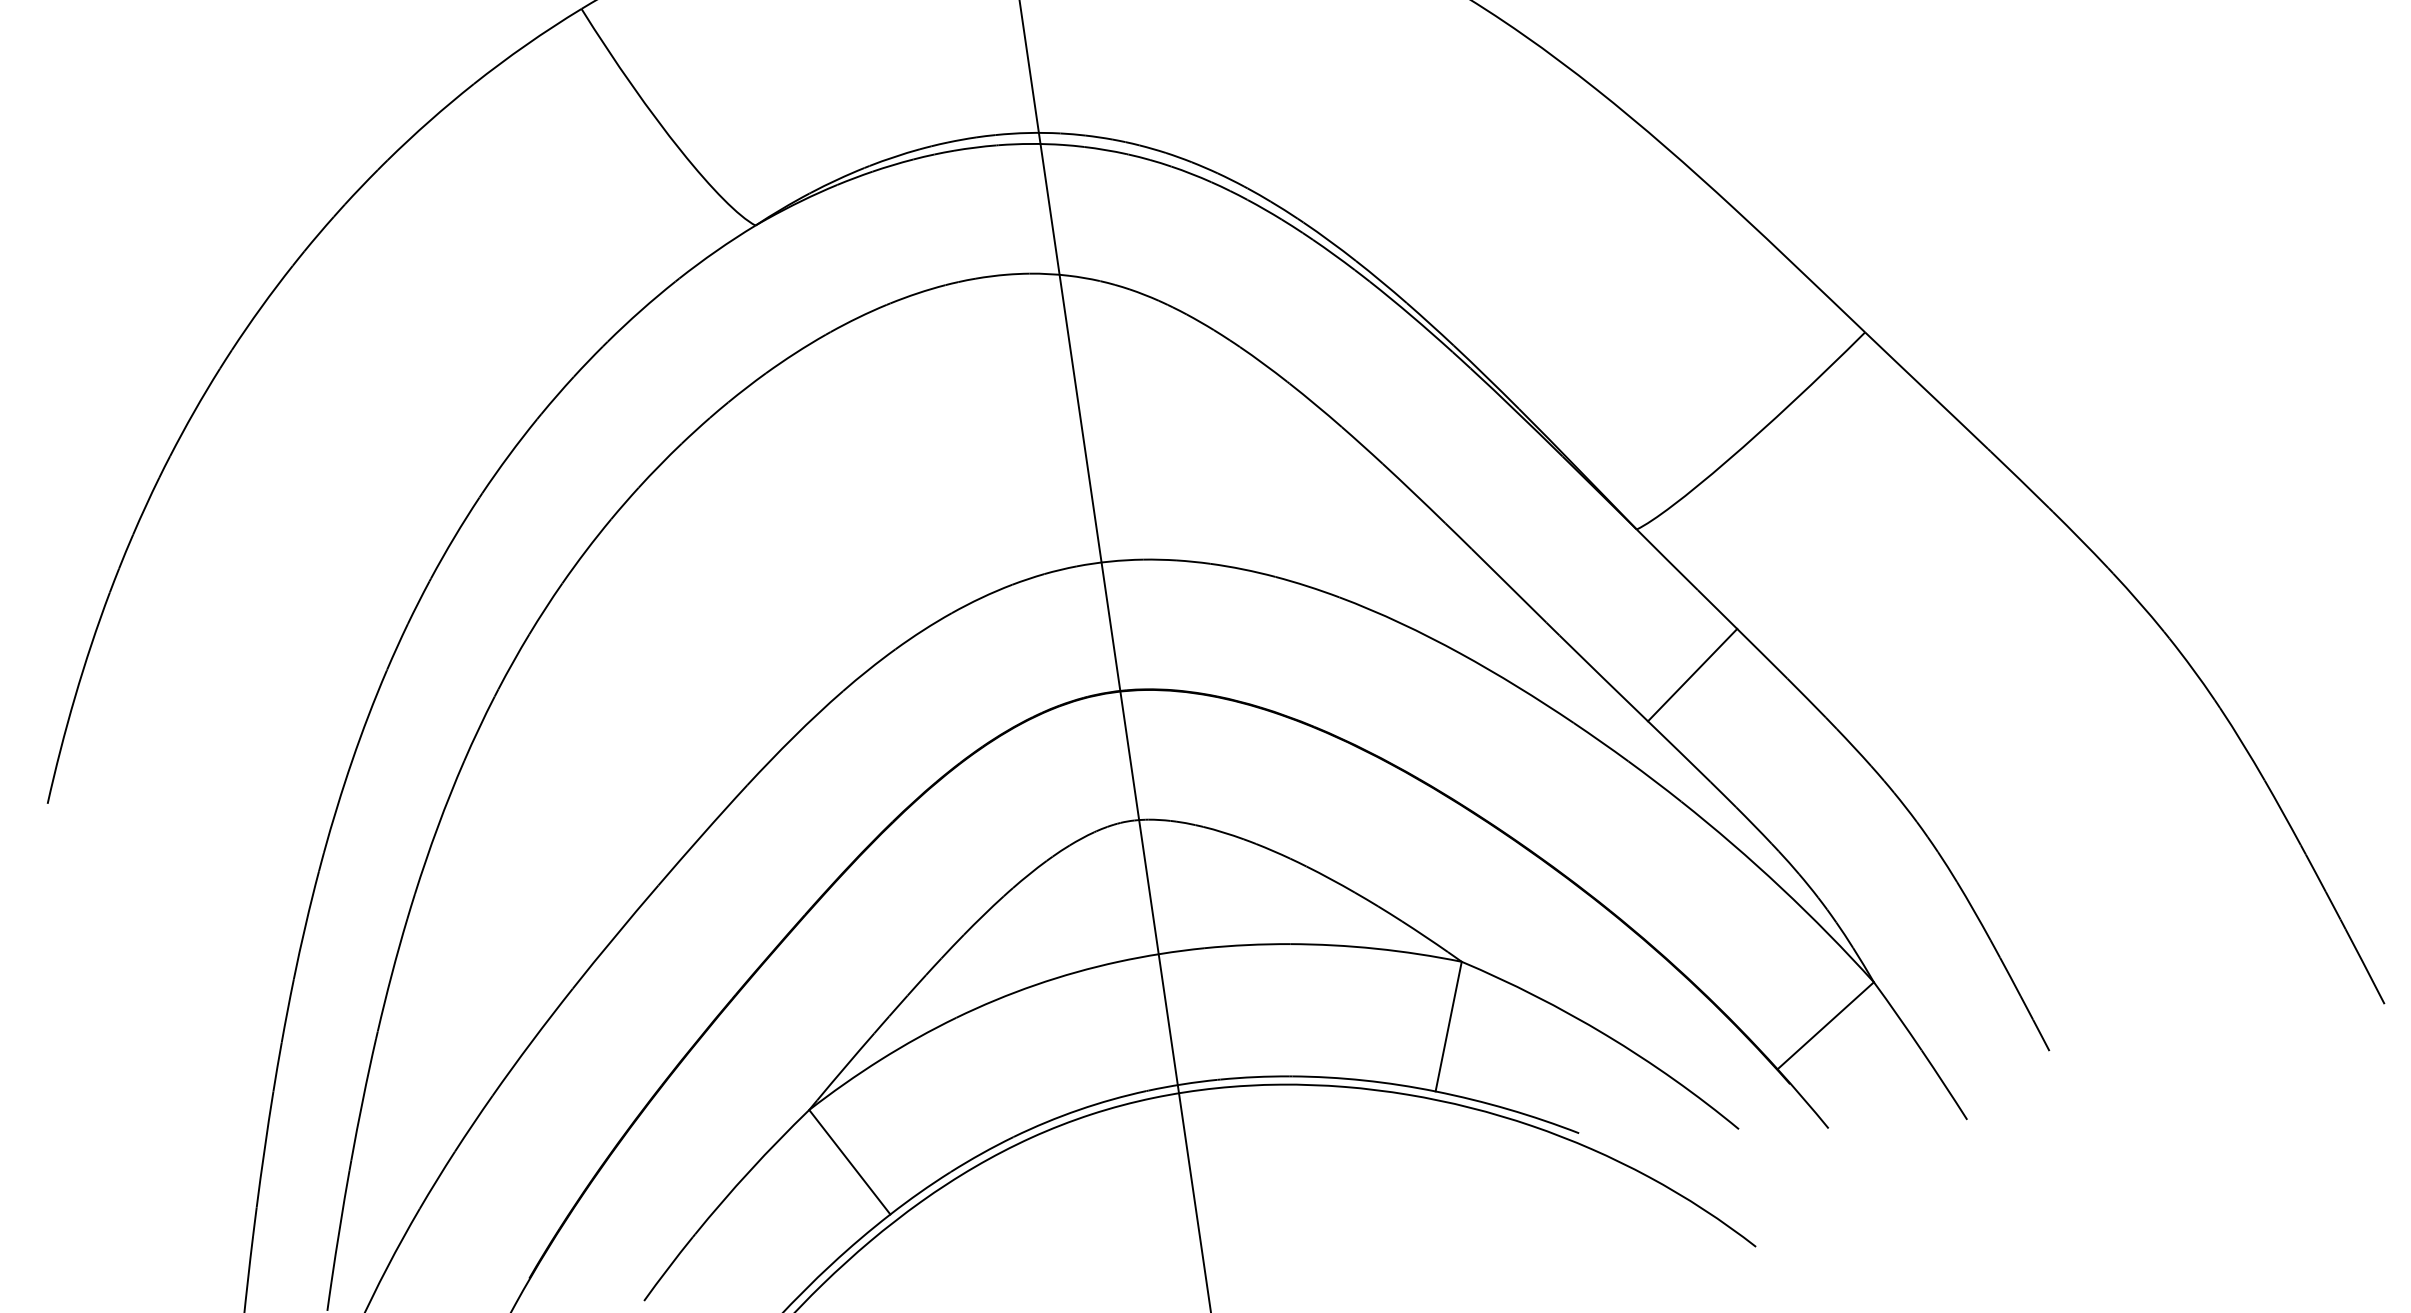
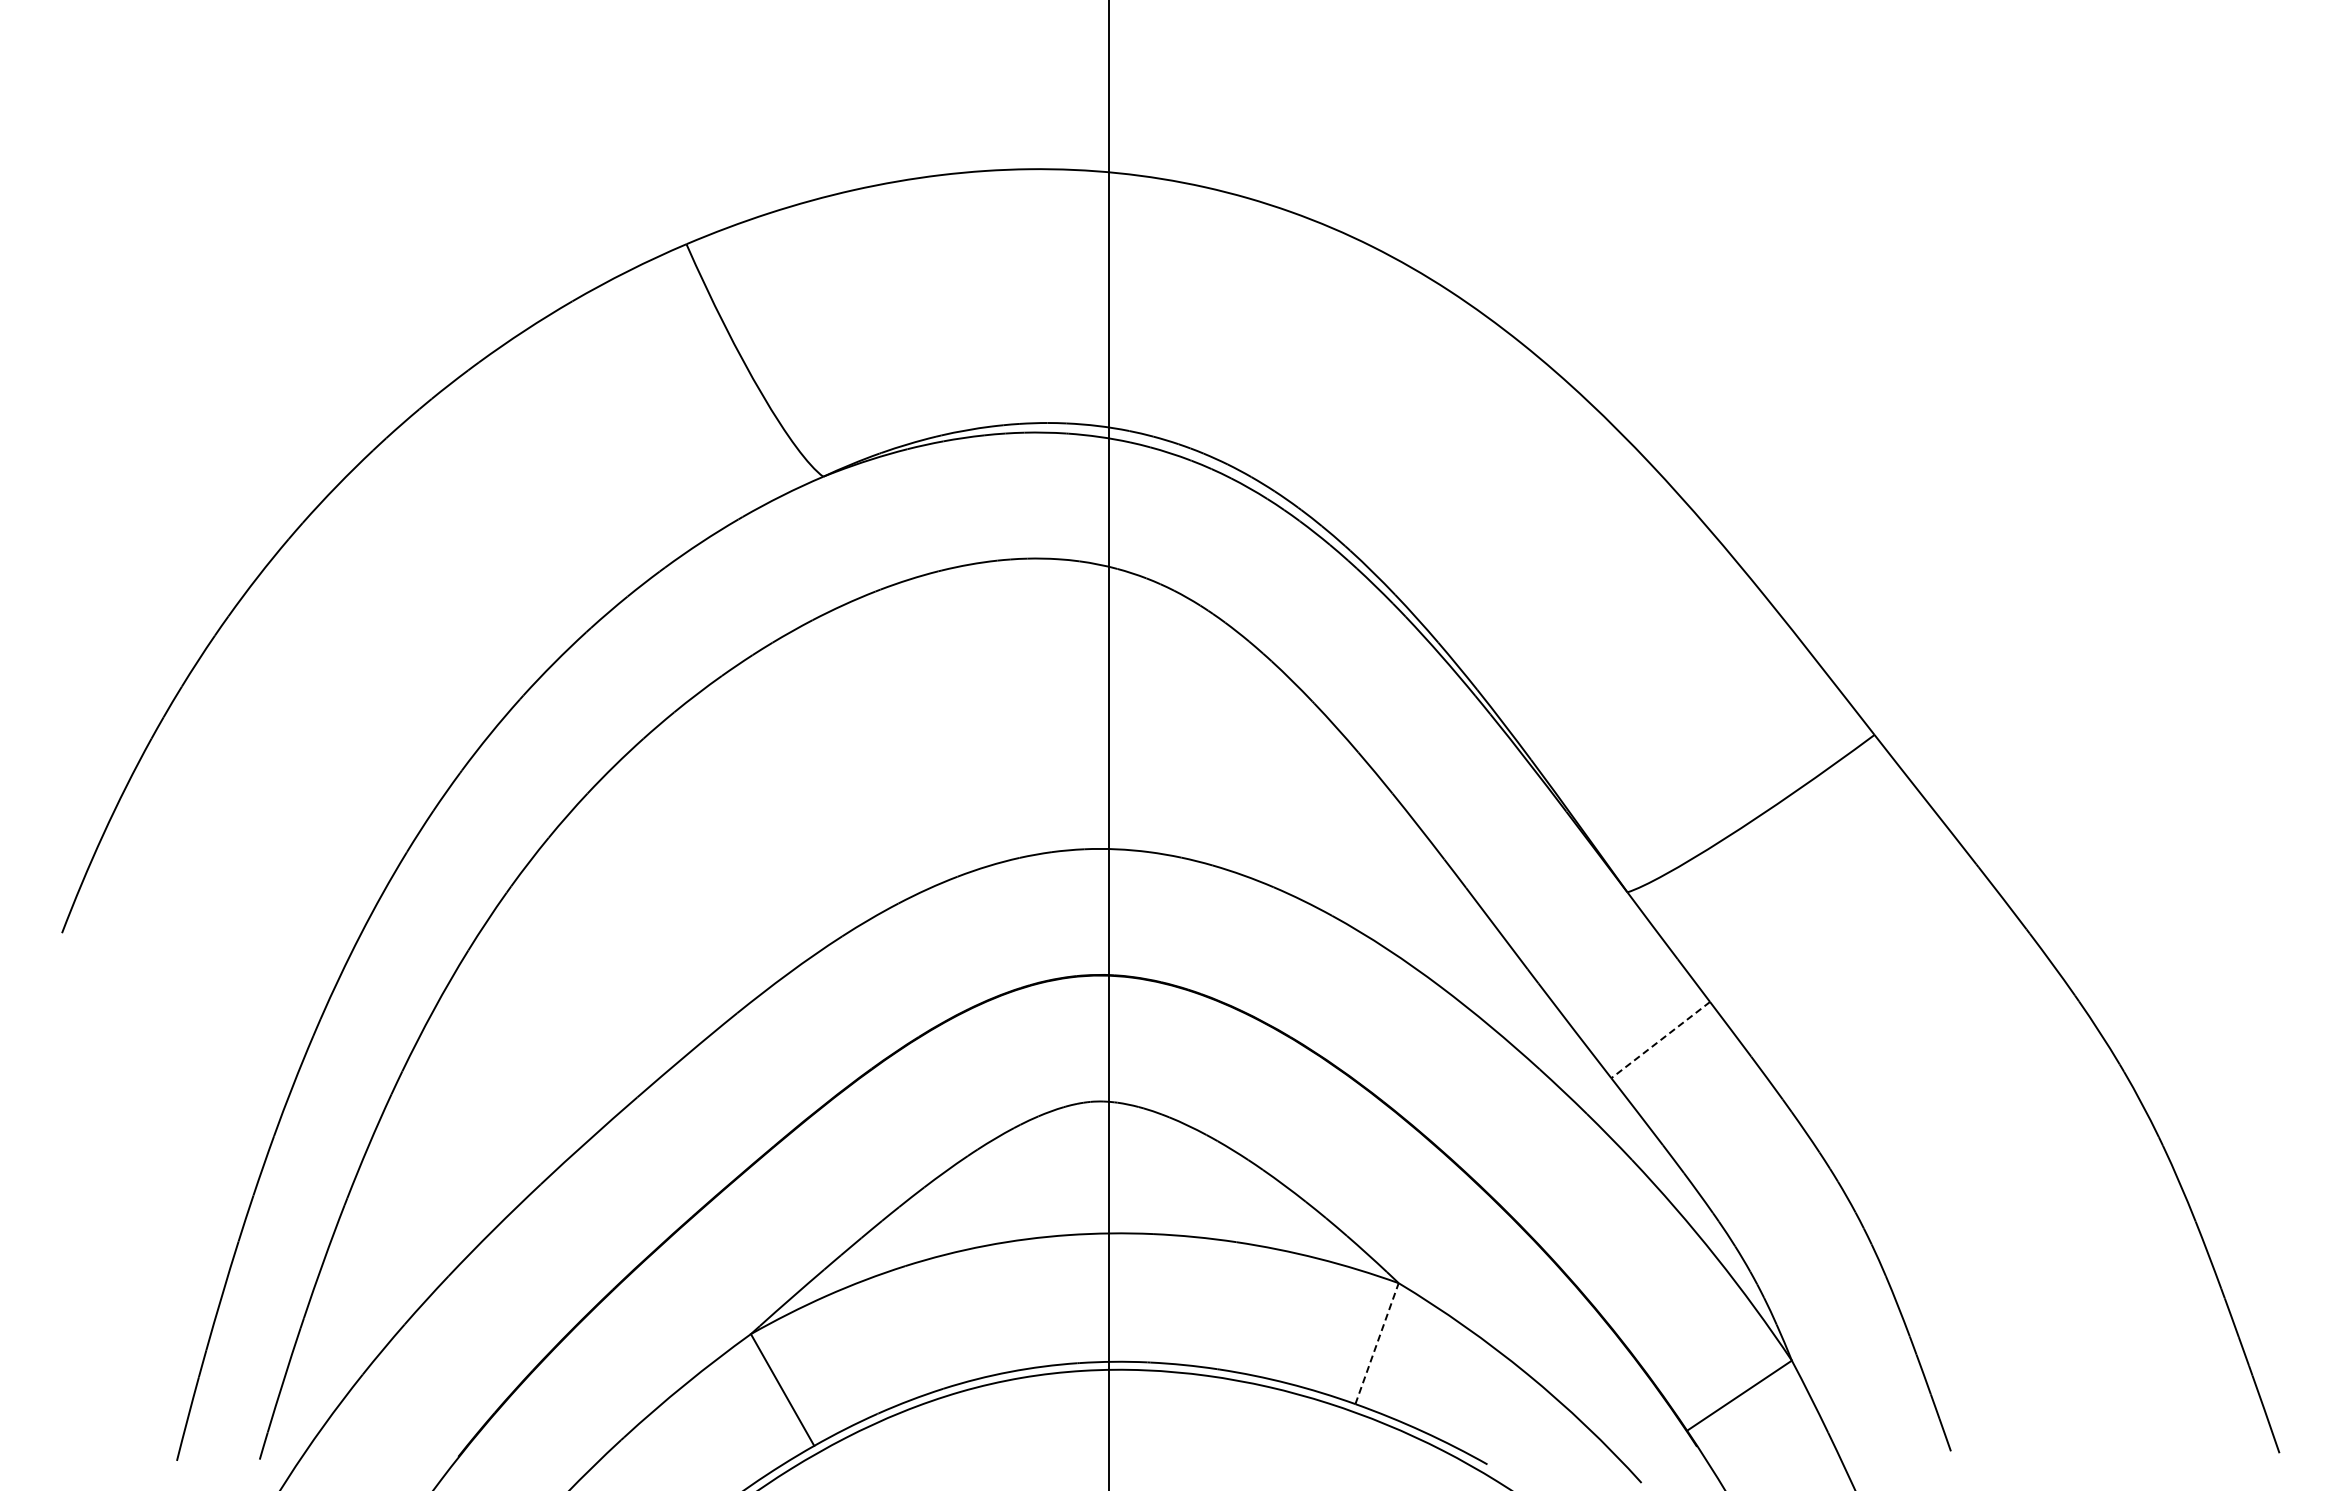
line: (1692, 675) -> (1660, 1040), solid -> dashed
line: (1449, 1026) -> (1377, 1343), solid -> dashed

